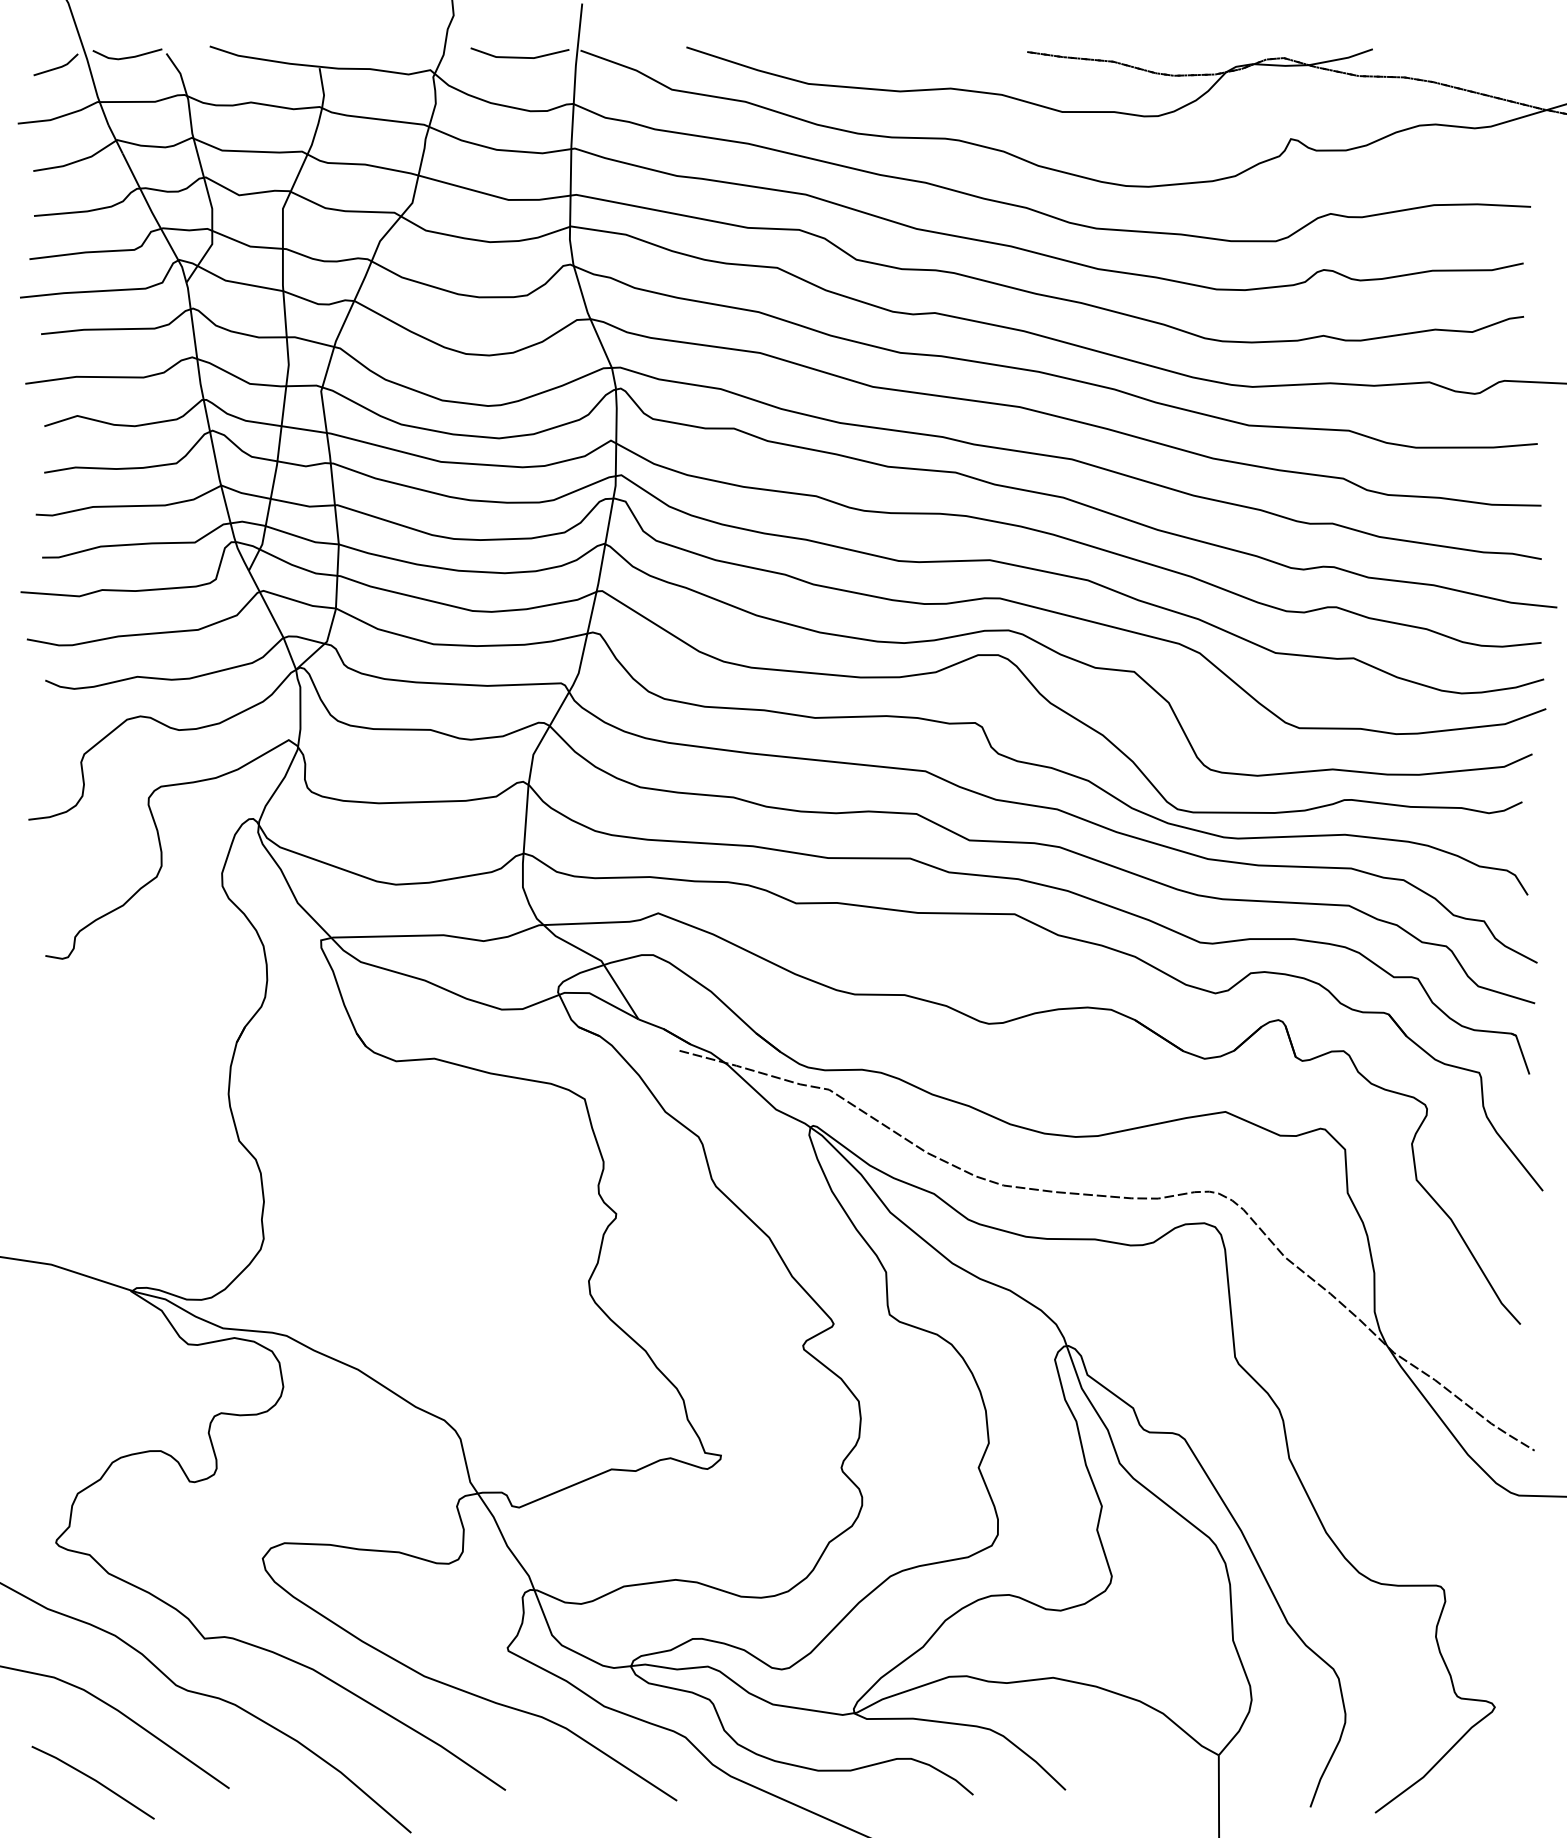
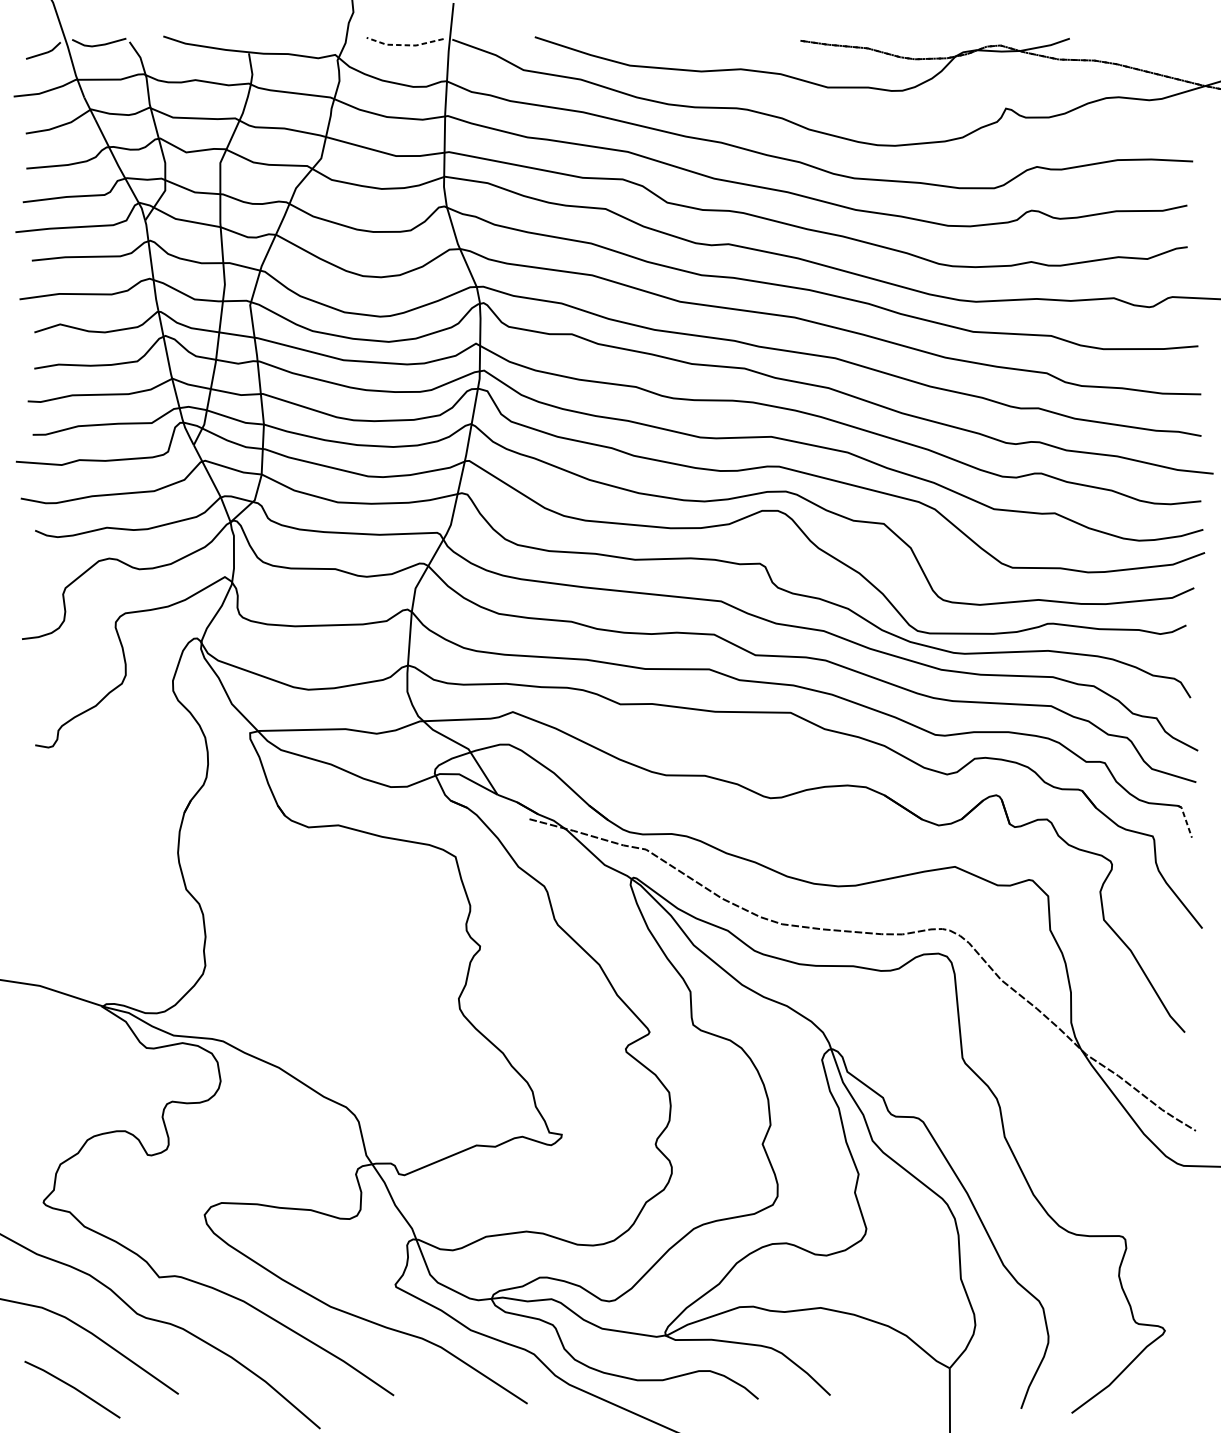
line: (519, 57) -> (404, 45), solid -> dashed
line: (1521, 1052) -> (1185, 820), solid -> dashed

